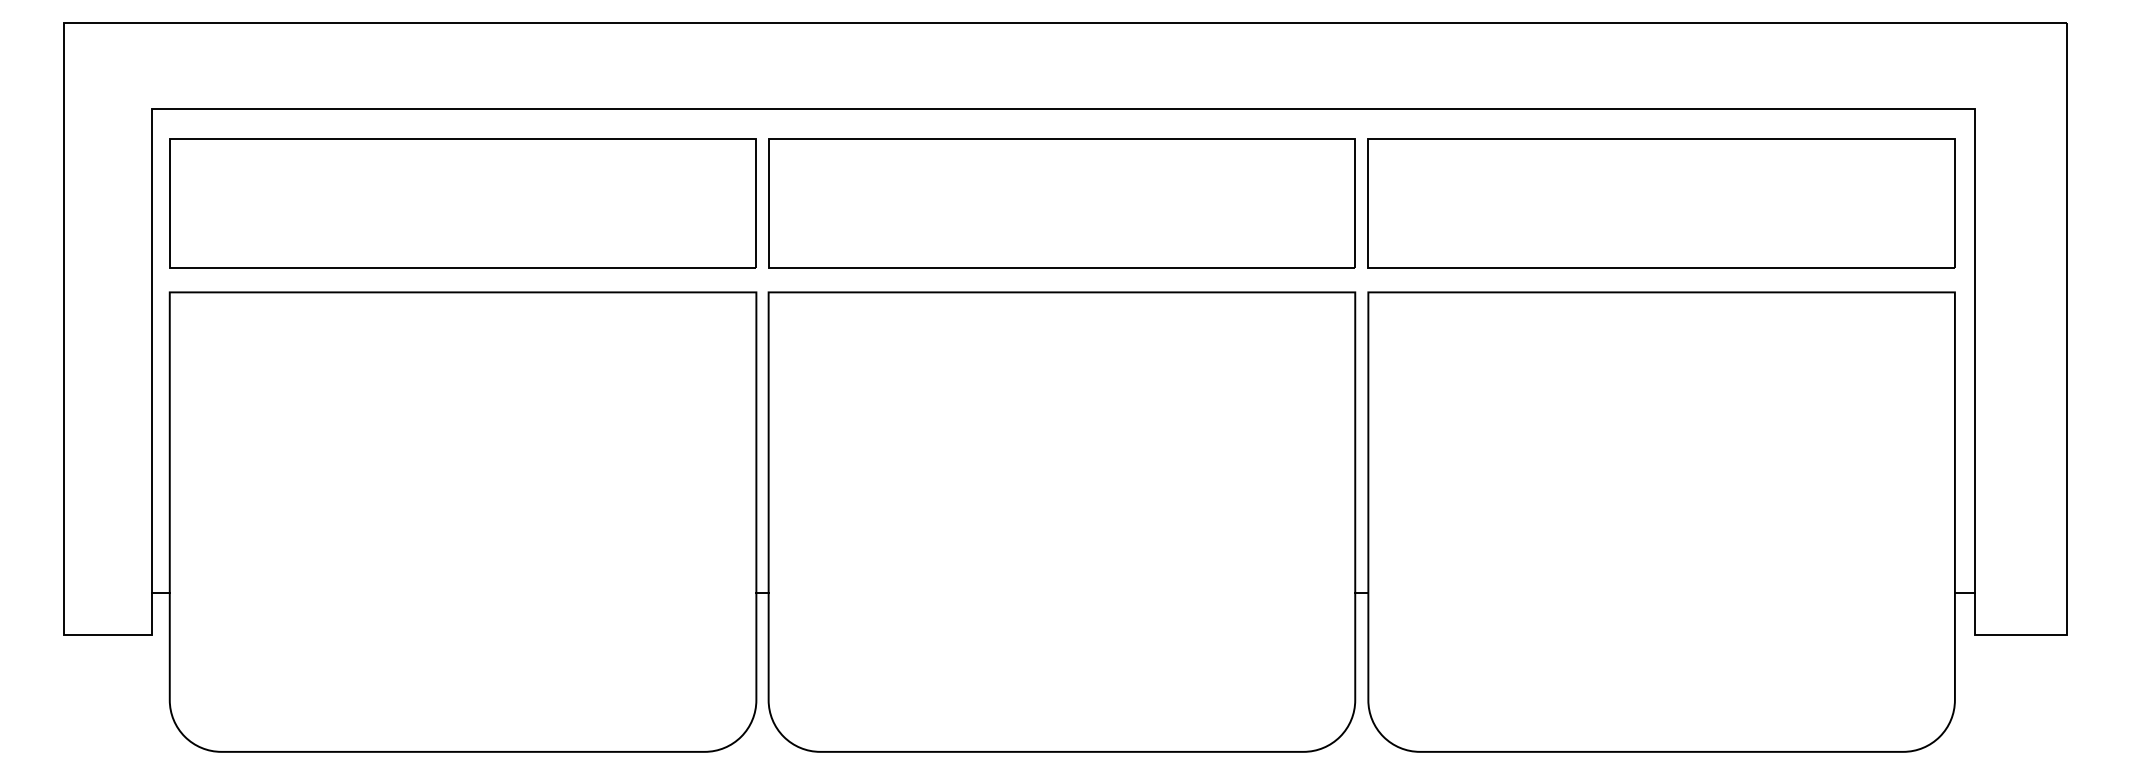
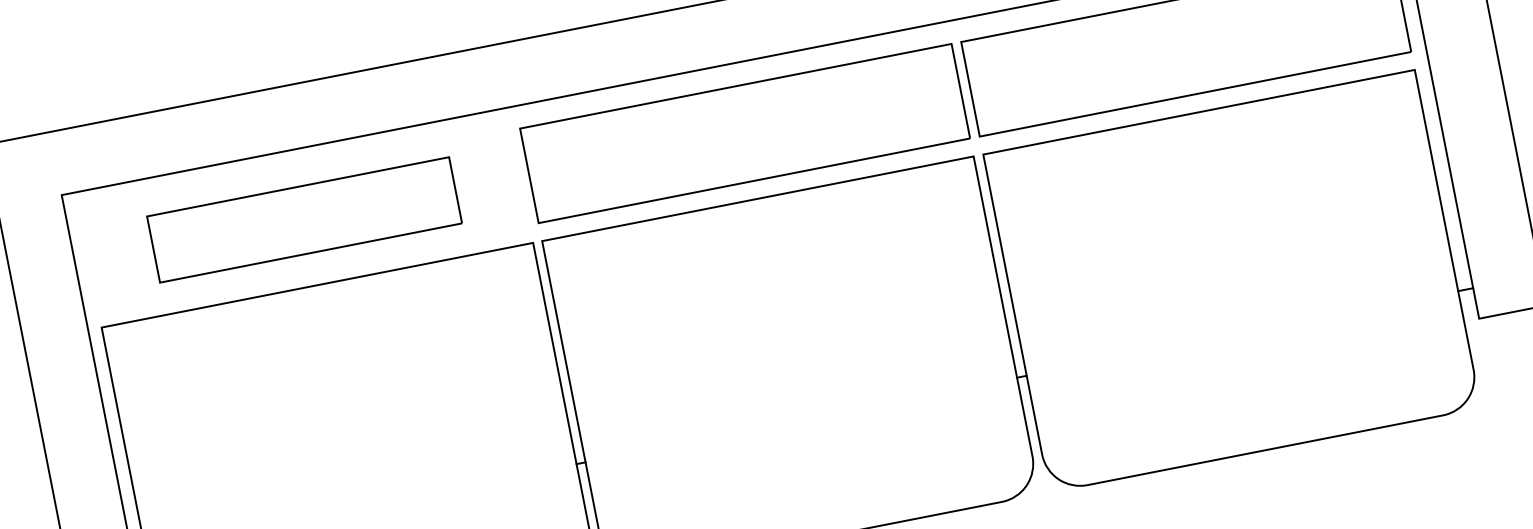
part: (462, 203) -> (304, 219), size x0.7

